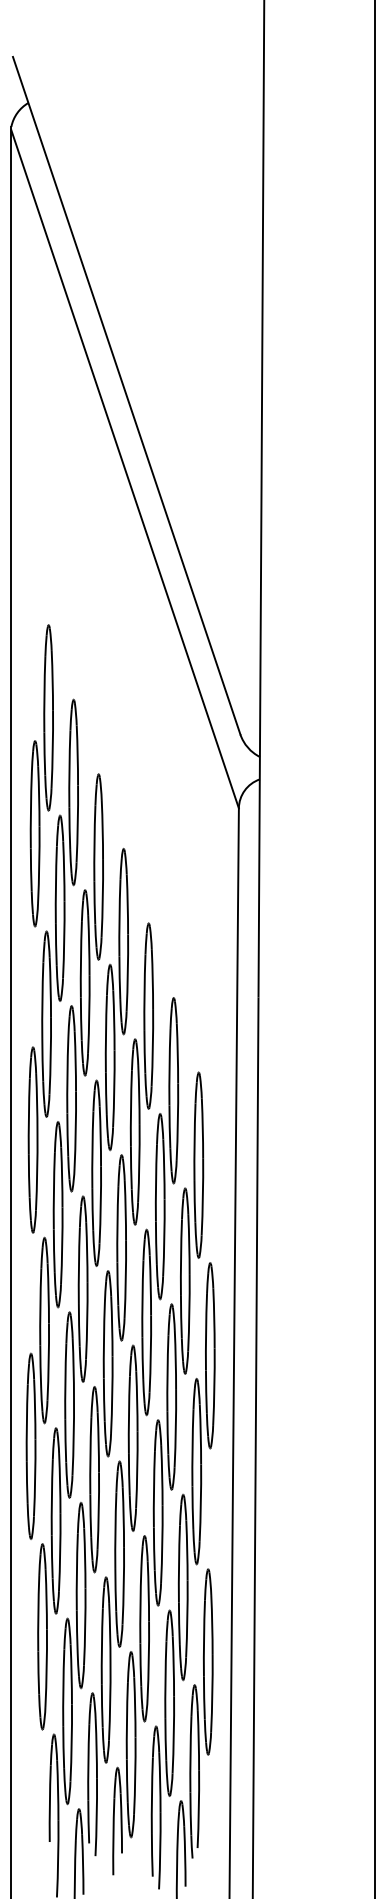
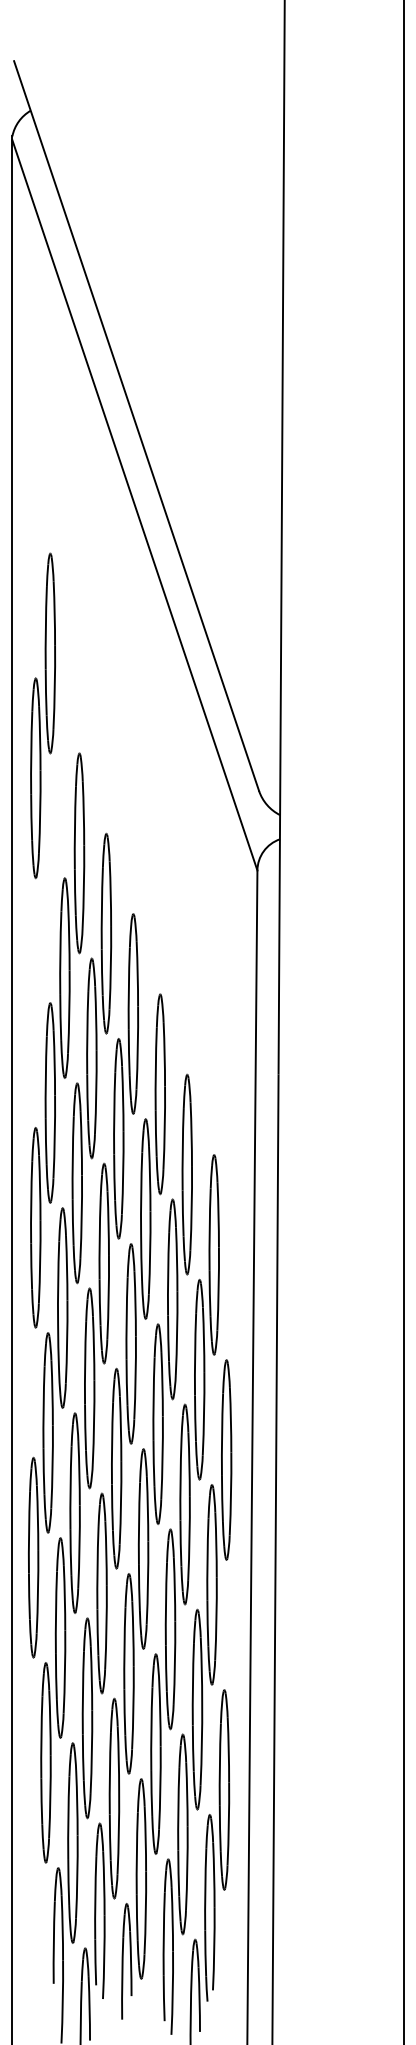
part: (41, 775) -> (42, 715), moved

